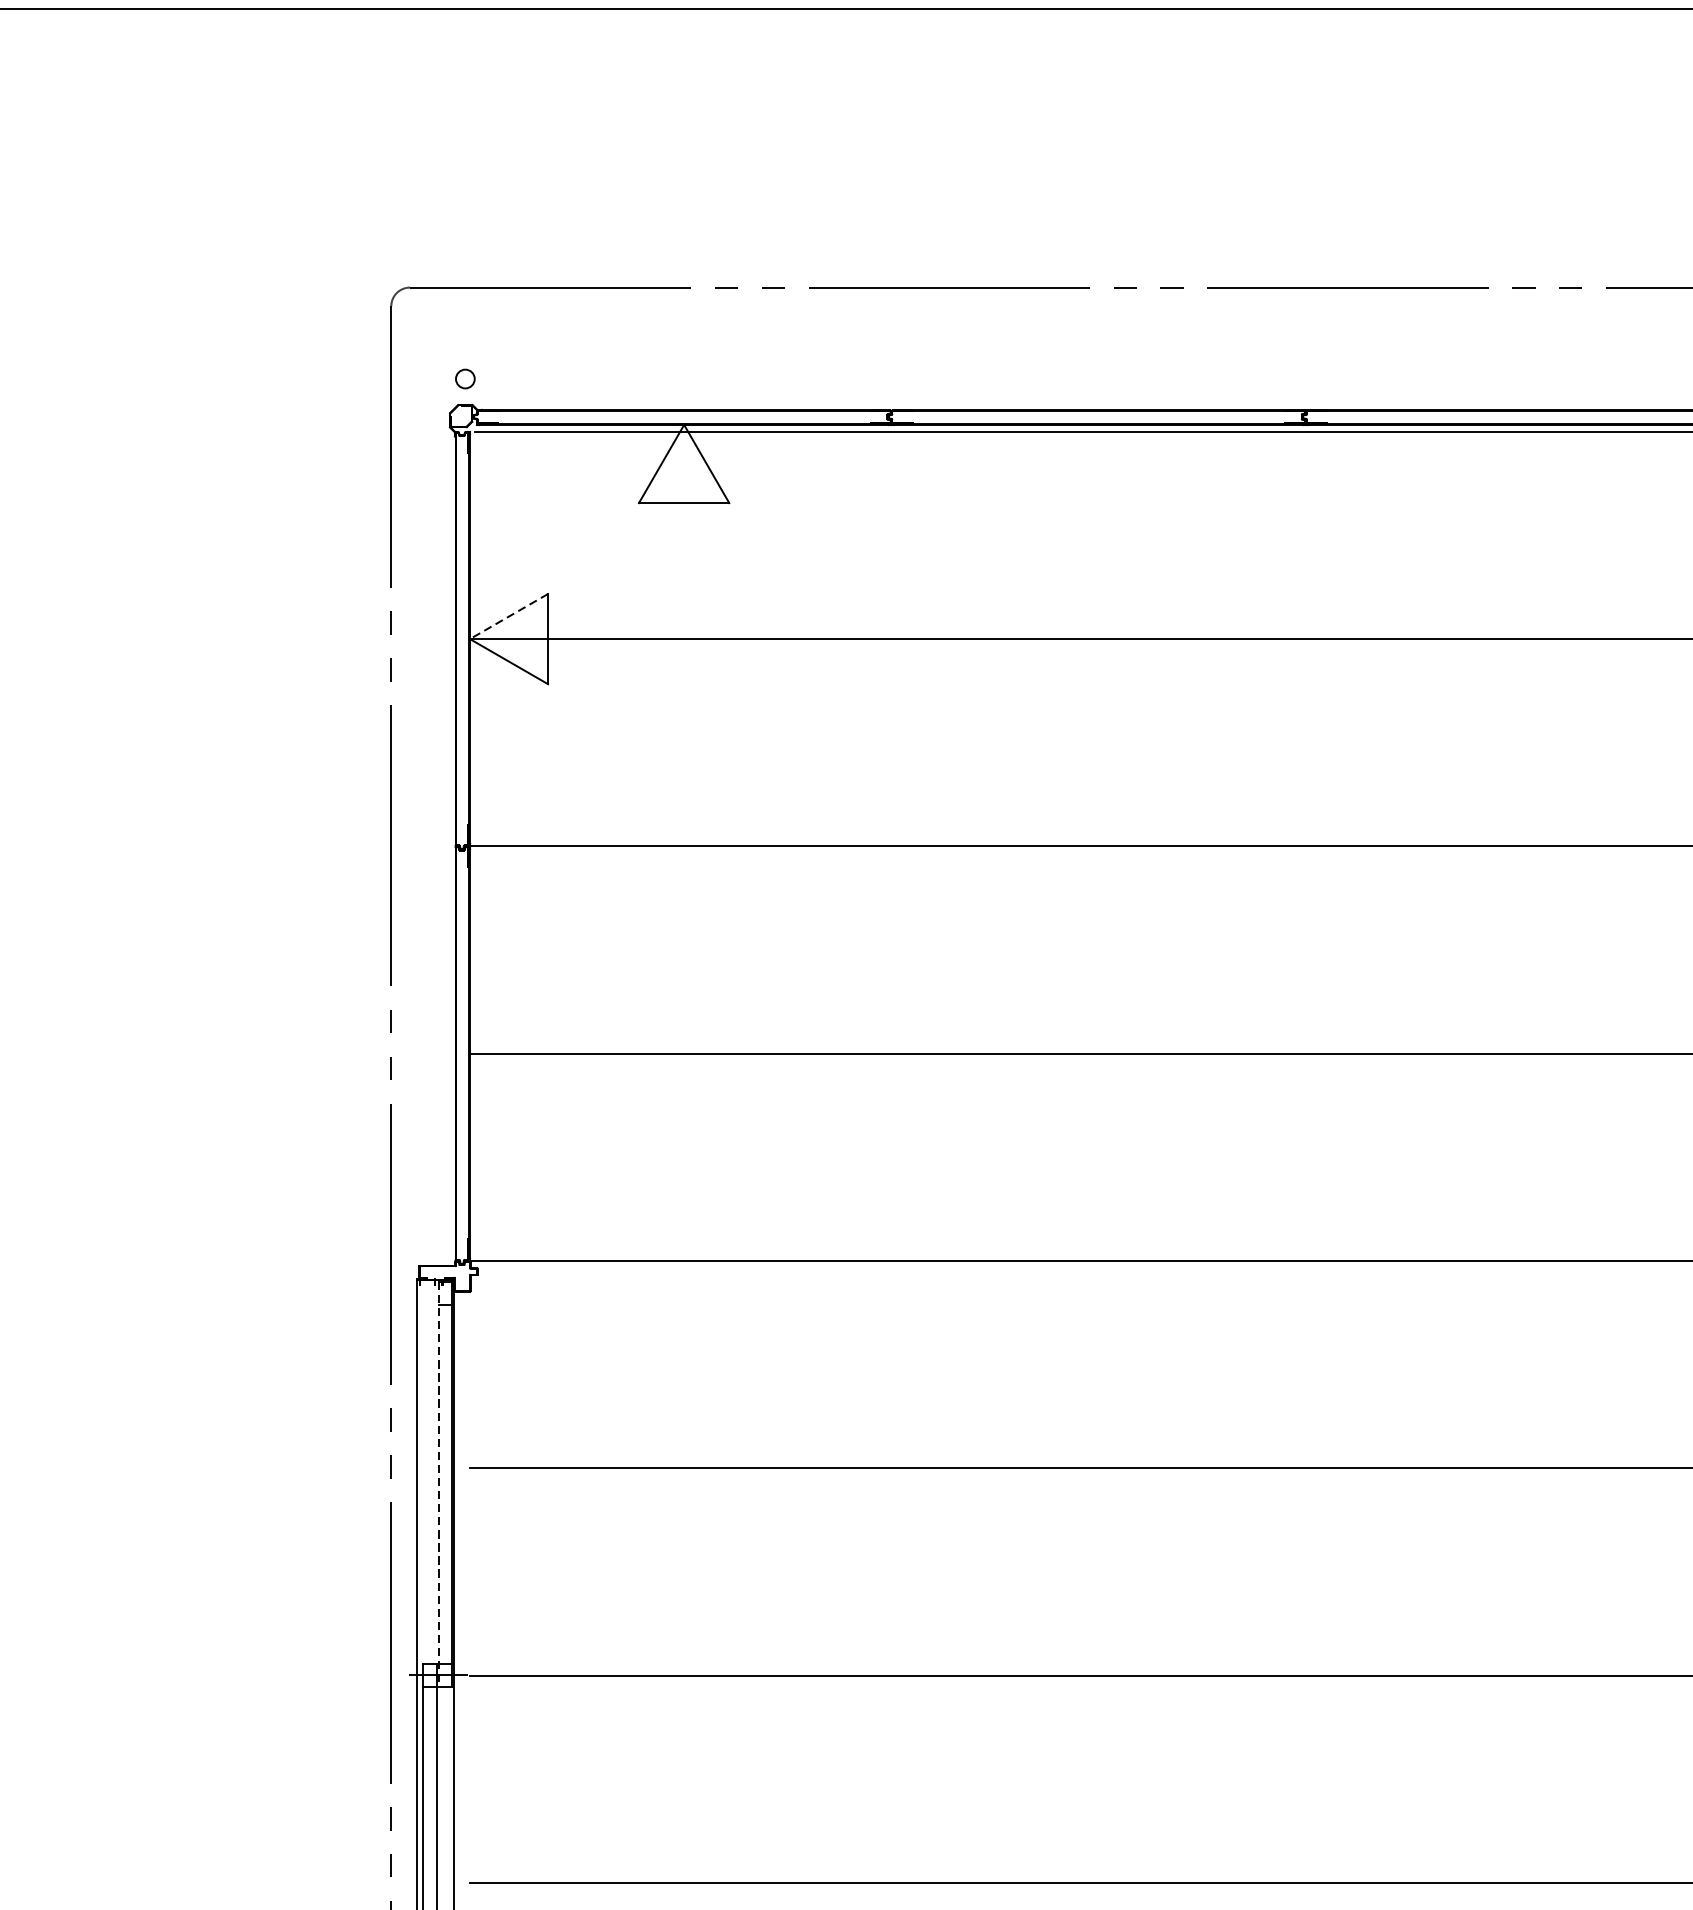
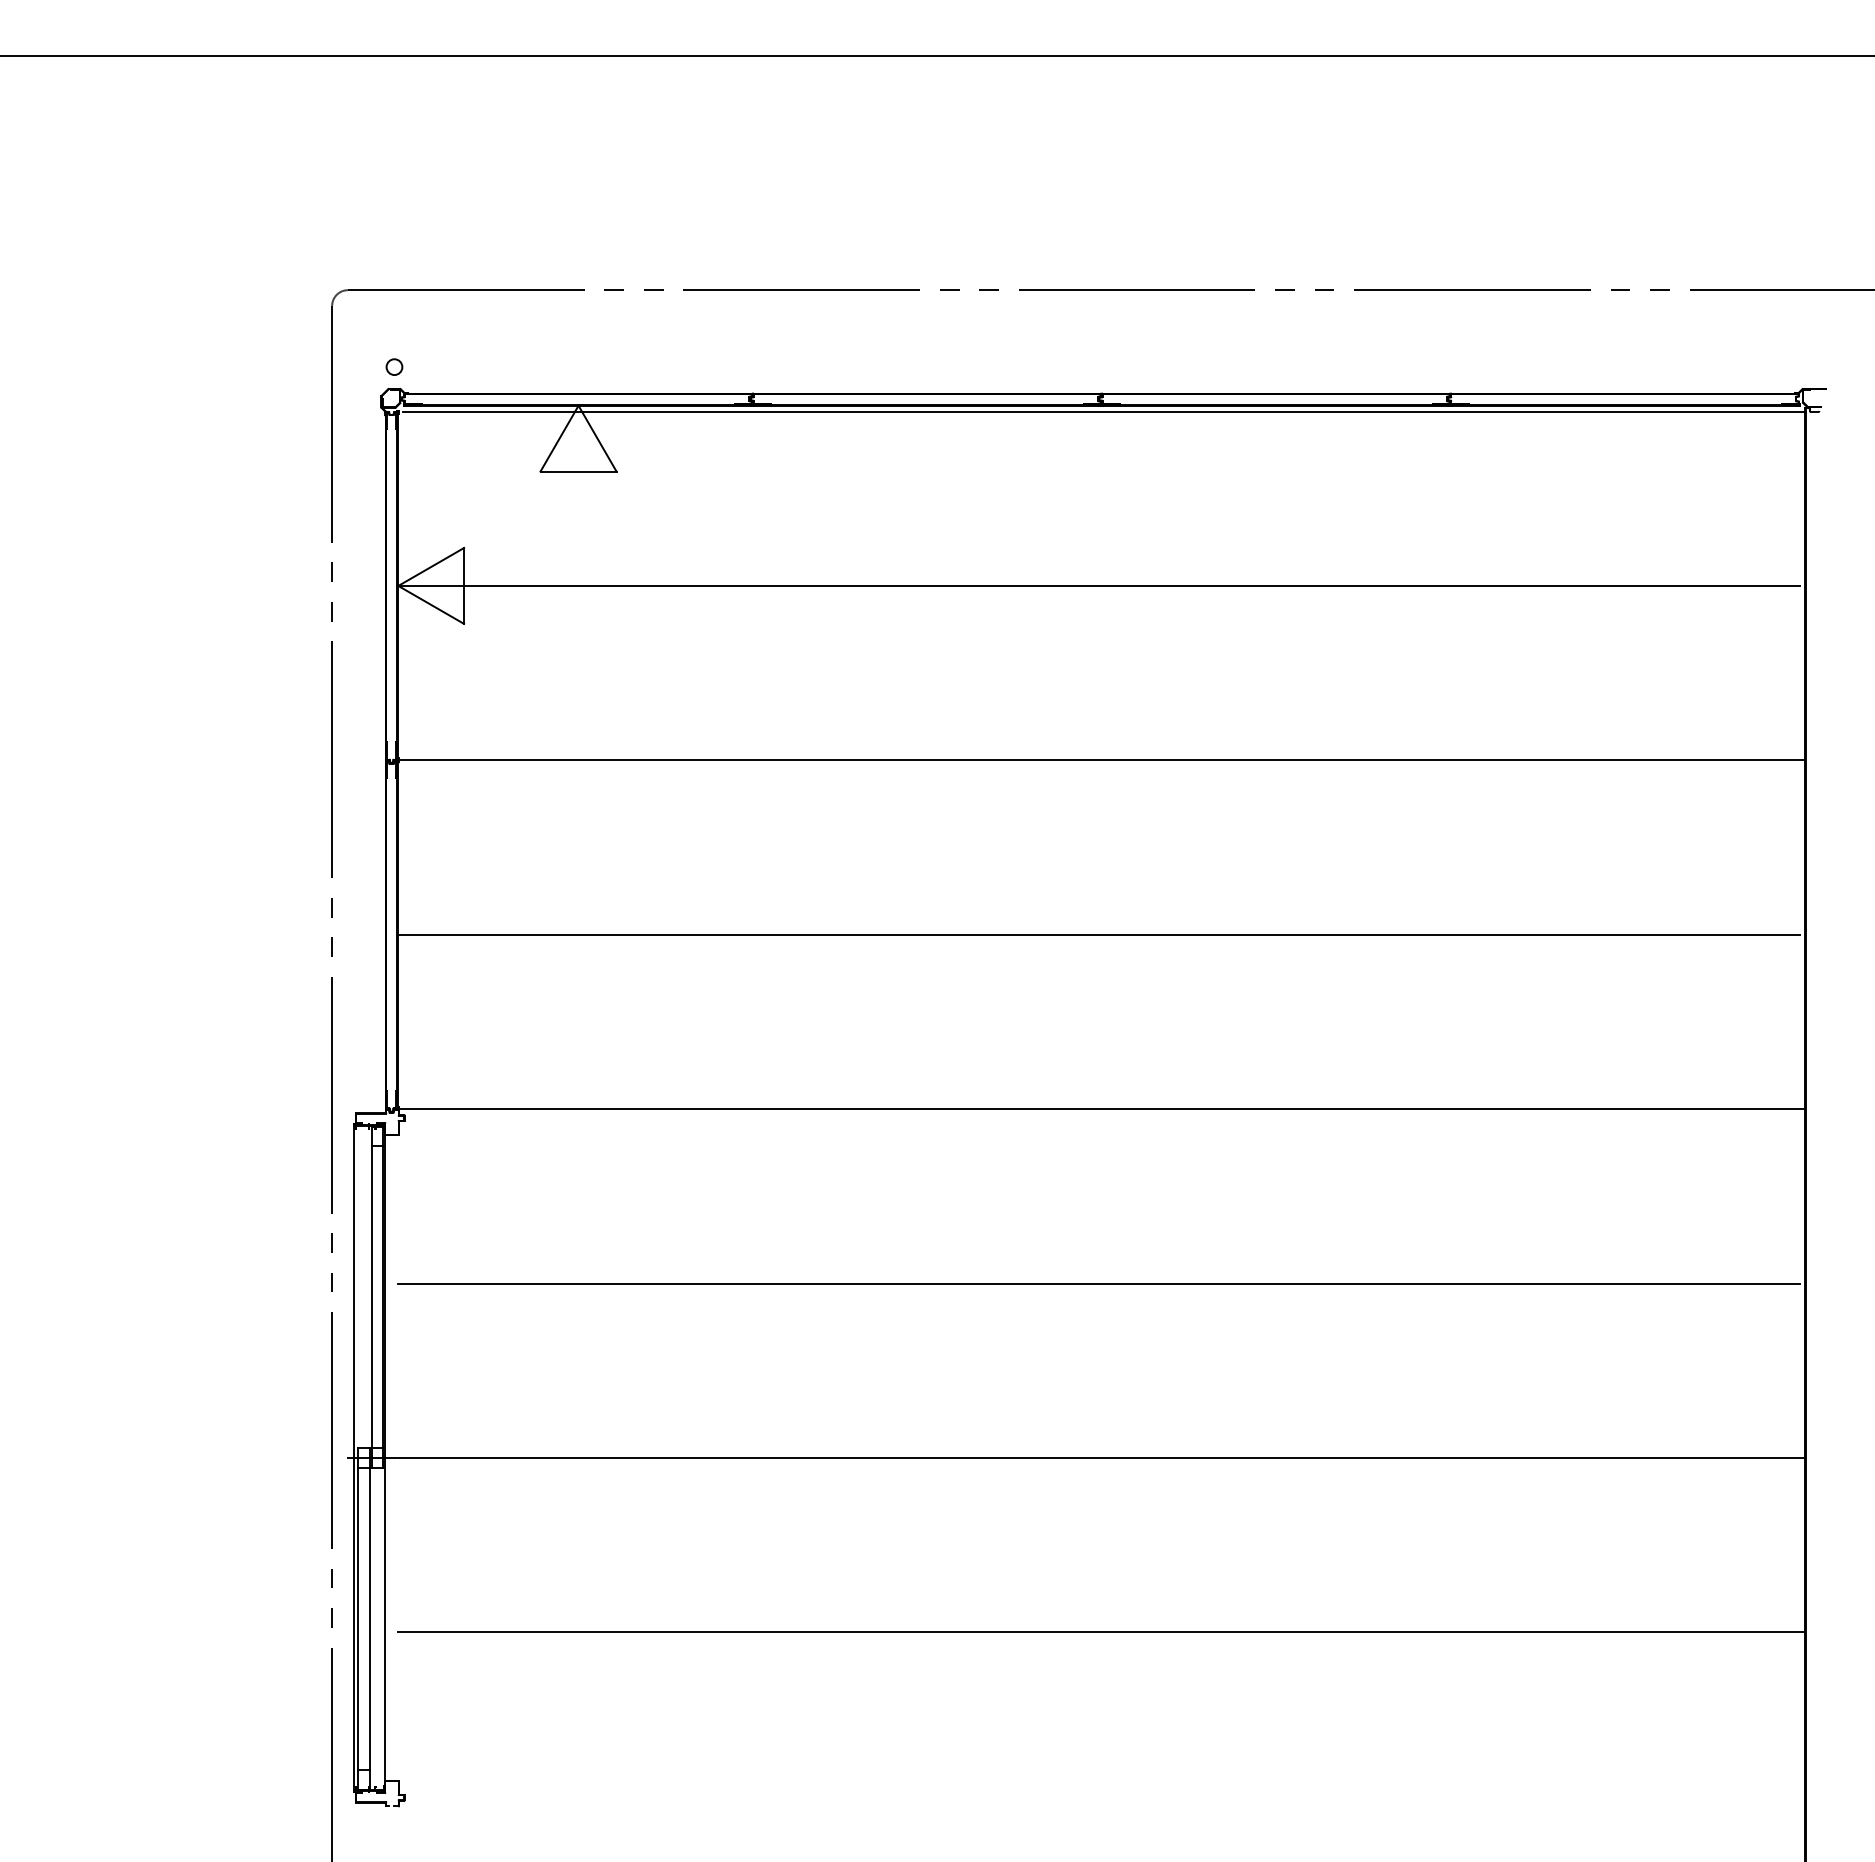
line: (509, 615) -> (431, 566), dashed -> solid
line: (438, 1484) -> (371, 1297), dashed -> solid

